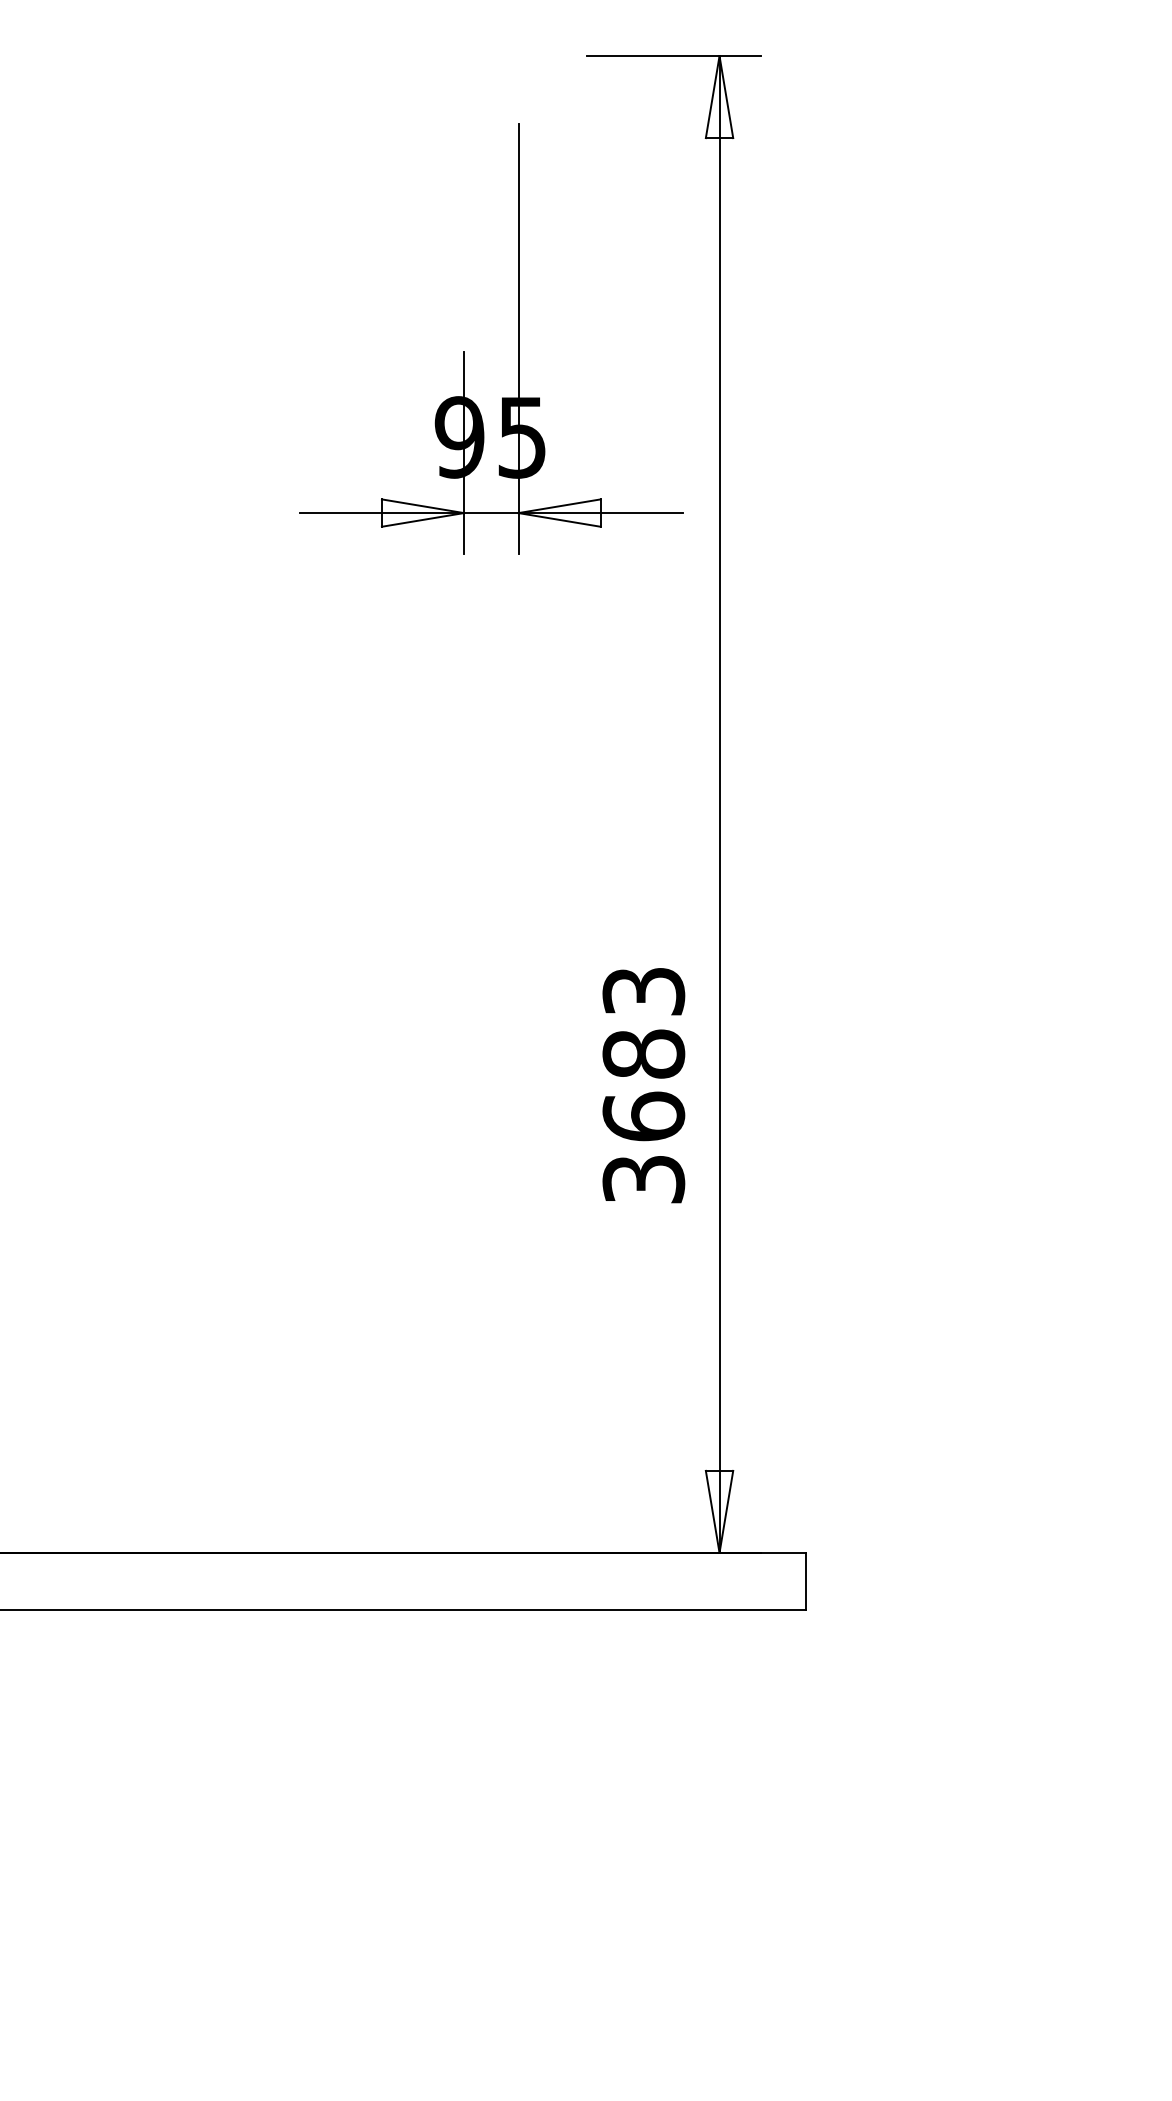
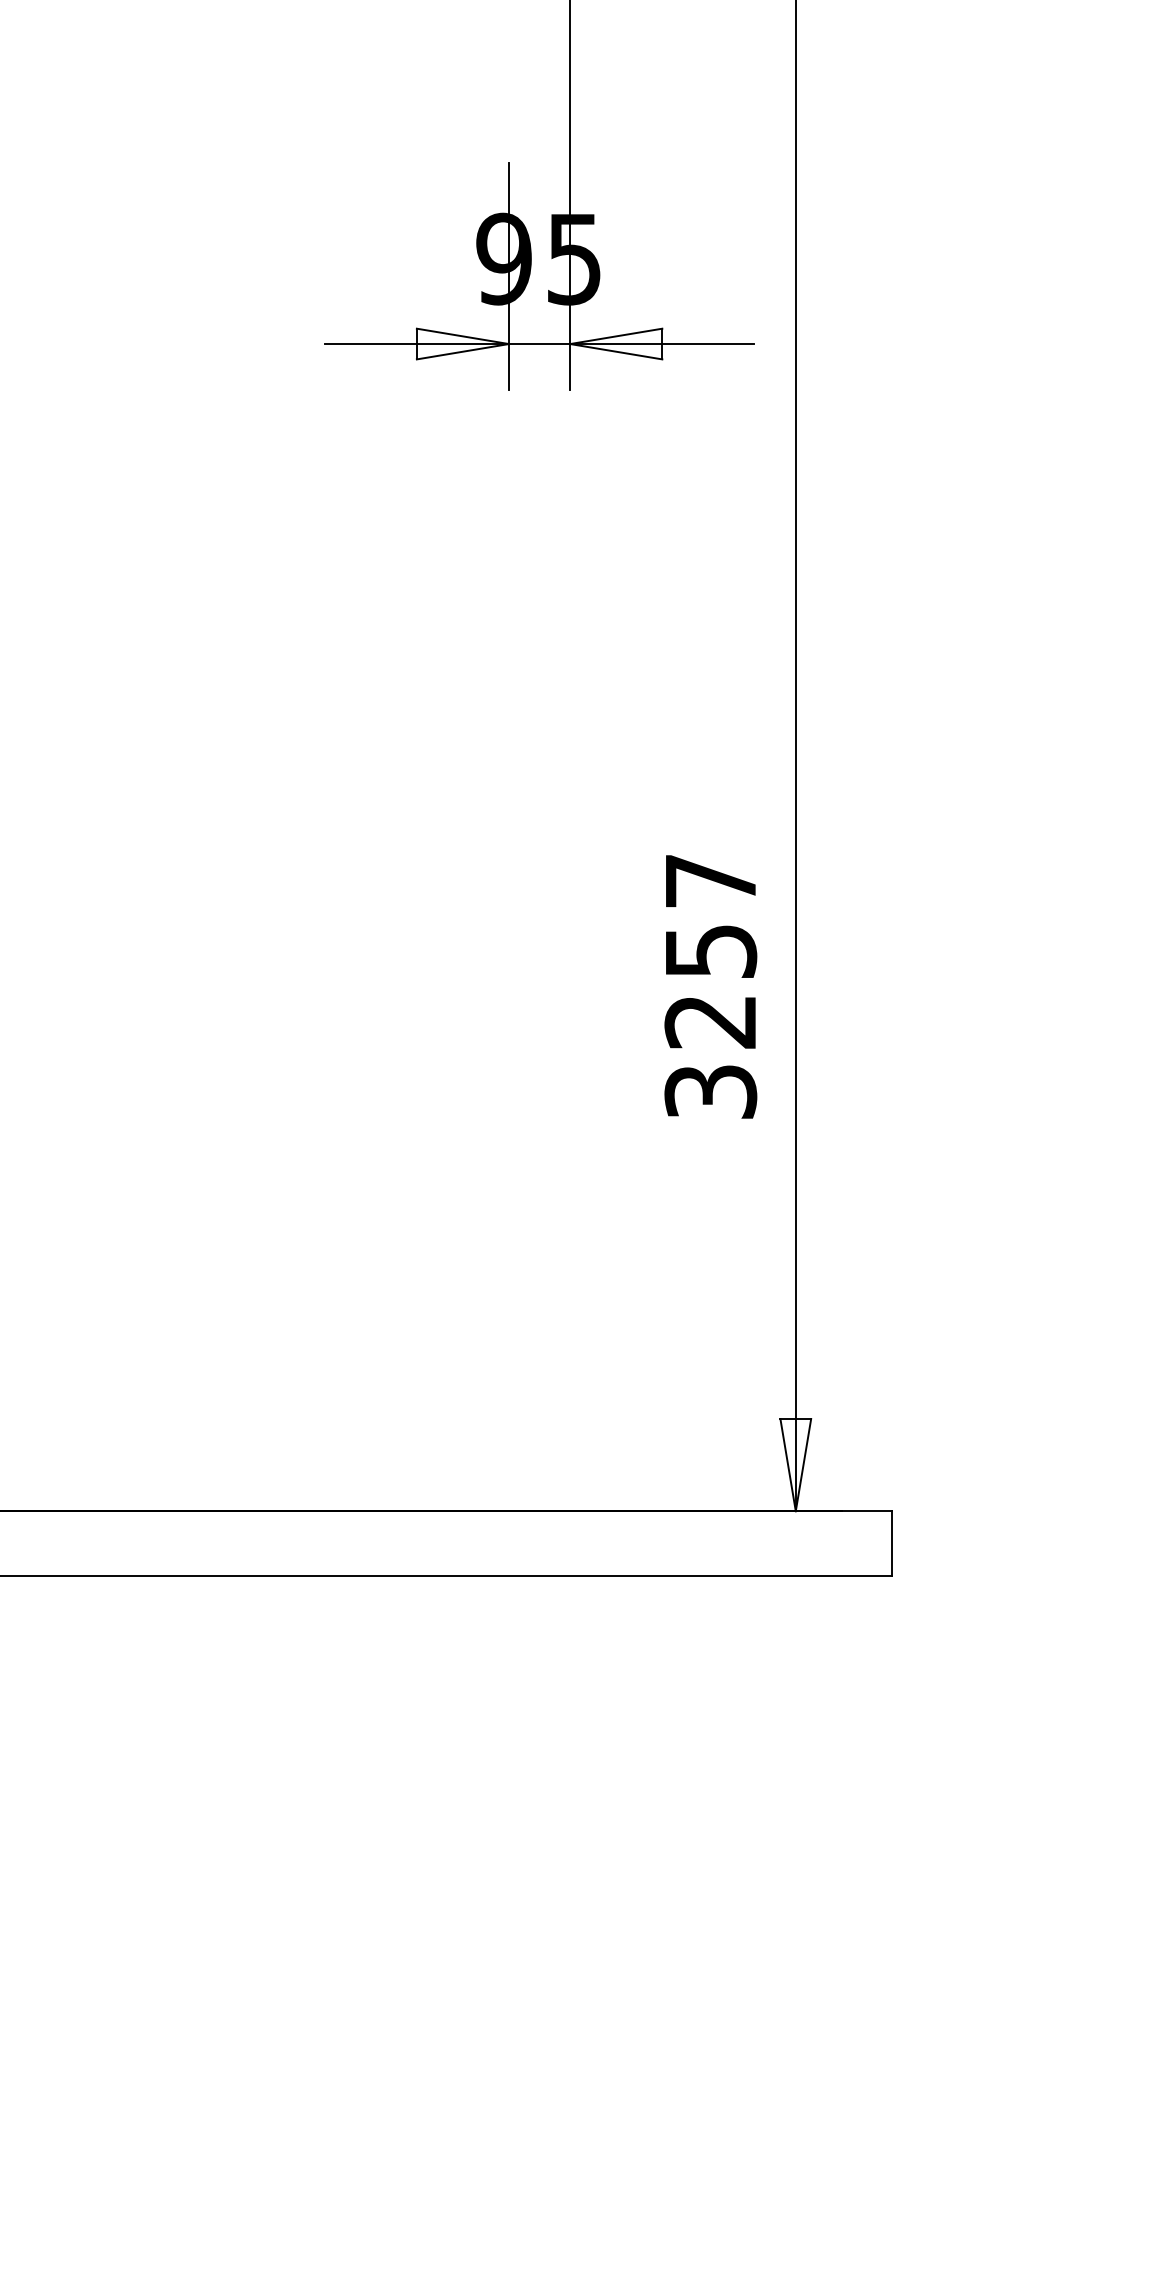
text: (643, 1054) -> (710, 951), 3683 -> 3257

